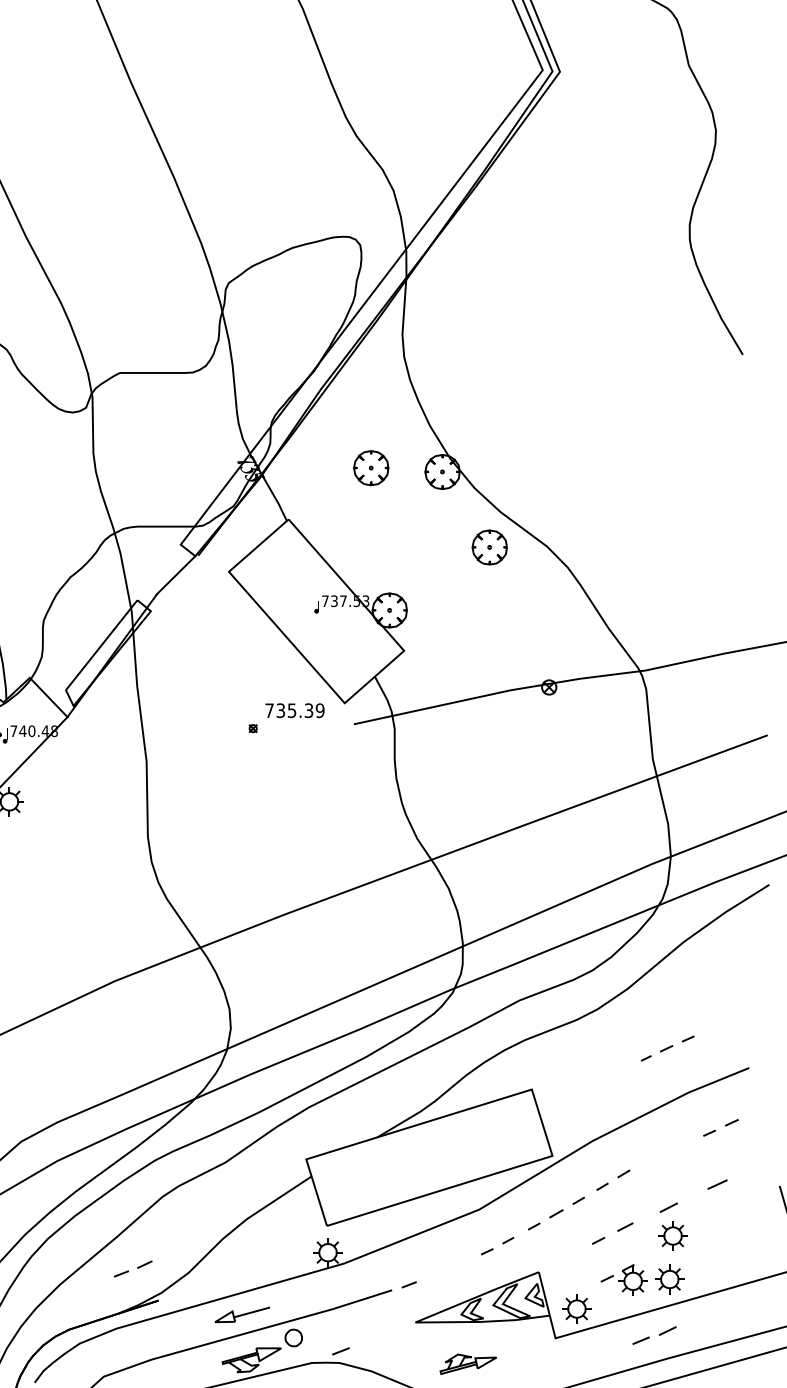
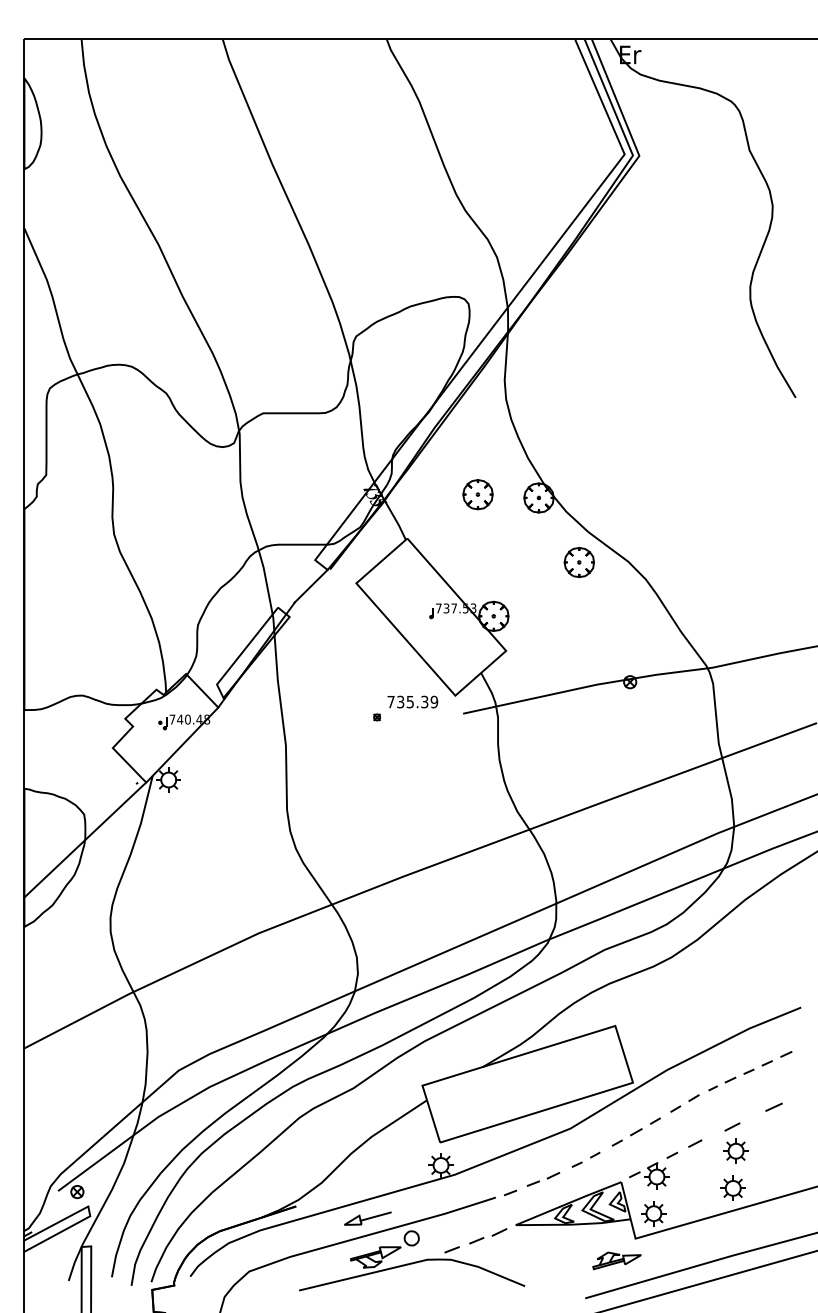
part: (667, 1048) -> (731, 1079), moved
part: (133, 1269) -> (543, 1179), moved
part: (624, 1279) -> (649, 1175), moved
part: (654, 1335) -> (488, 1236), moved
part: (467, 1363) -> (616, 1260), moved

